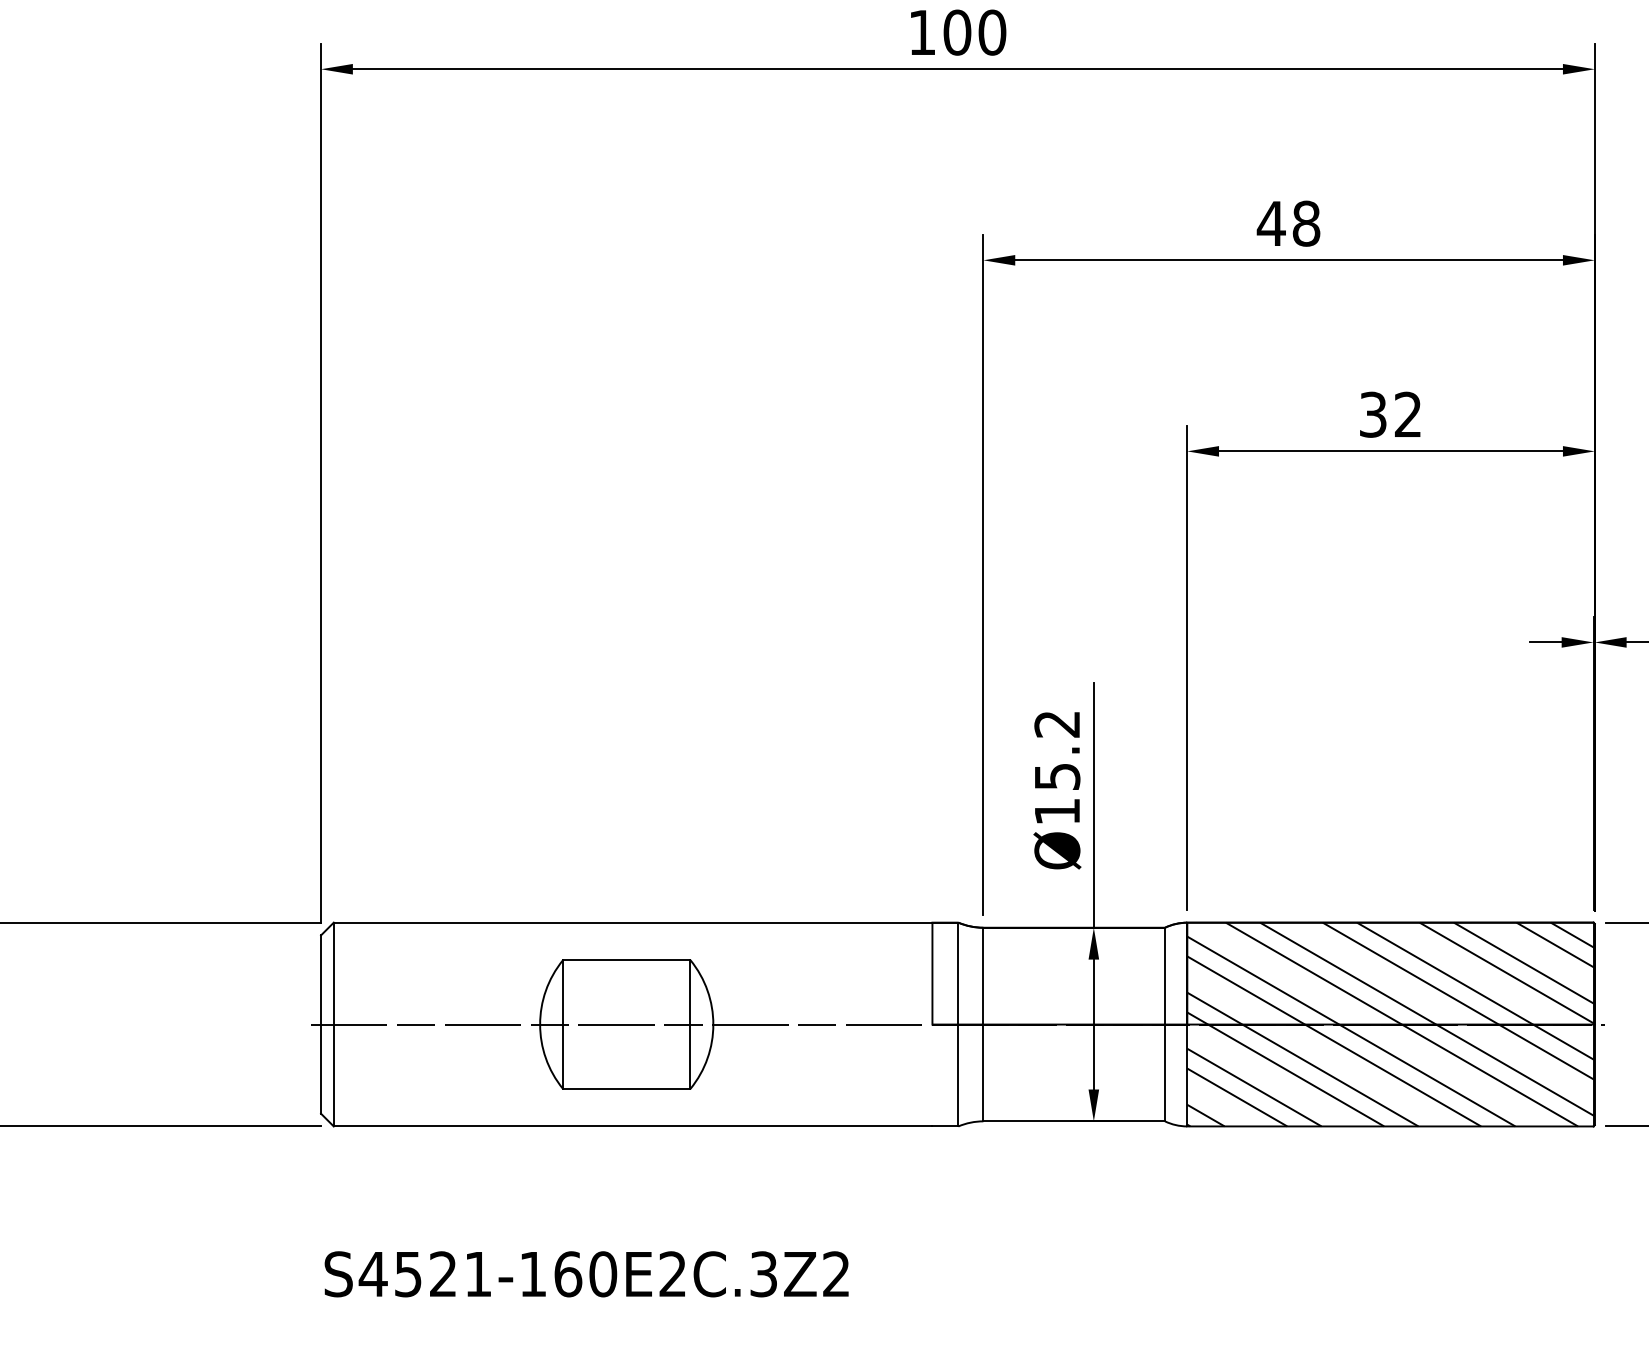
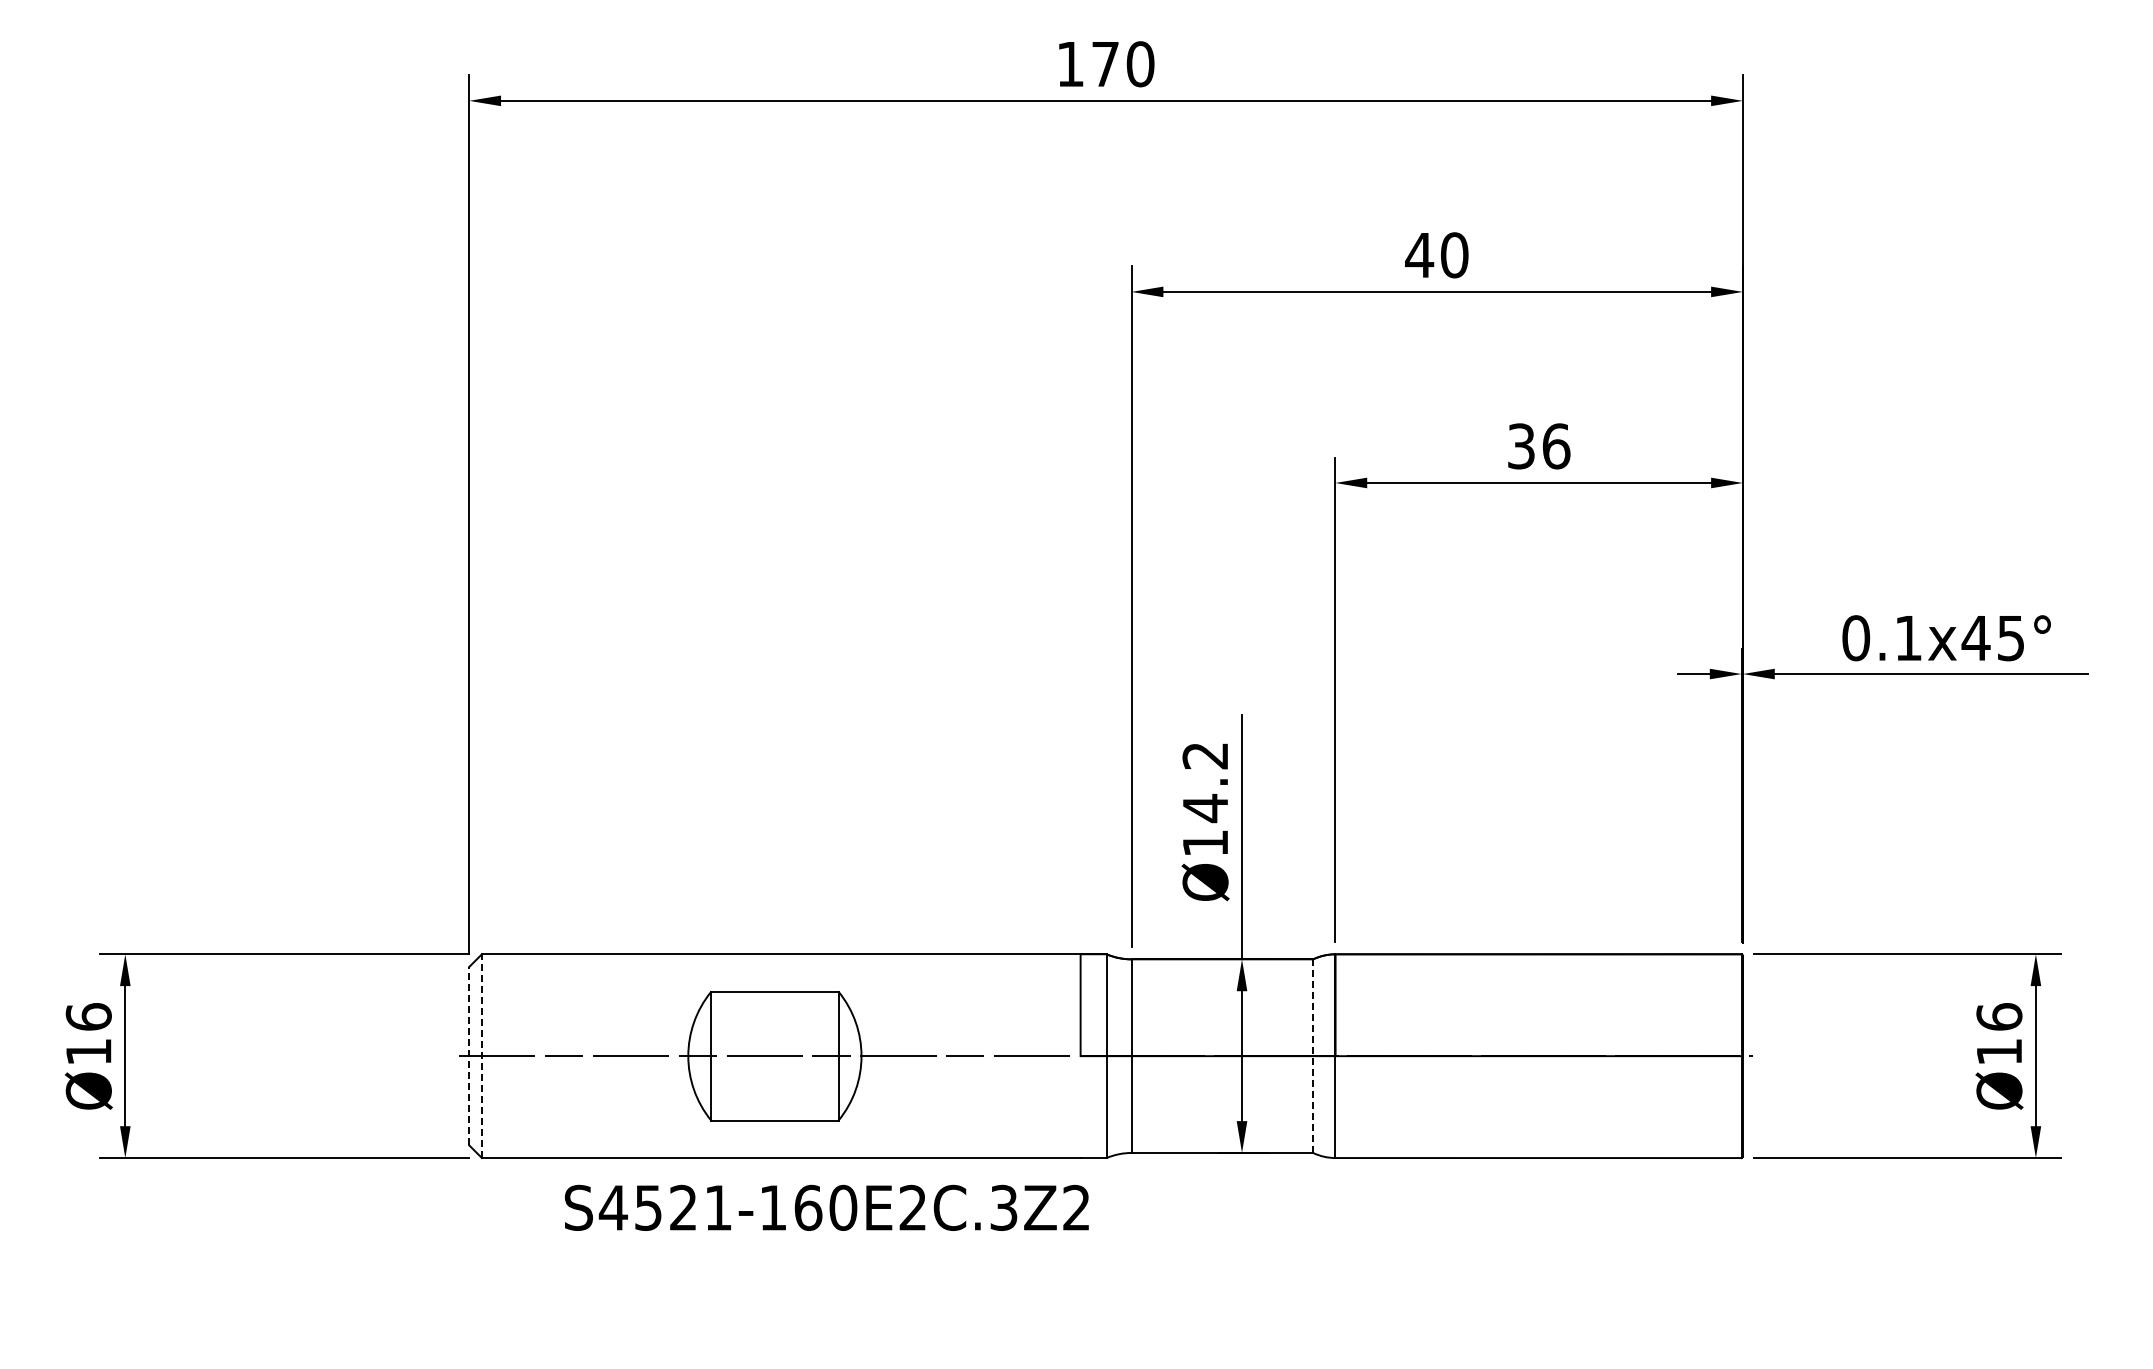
text: (957, 32) -> (1105, 64), 100 -> 170
text: (1306, 223) -> (1454, 255), 48 -> 40
text: (1408, 414) -> (1556, 446), 32 -> 36
text: (1057, 776) -> (1205, 808), Ø15.2 -> Ø14.2
line: (321, 1023) -> (469, 1055), solid -> dashed
line: (333, 1024) -> (481, 1056), solid -> dashed
line: (1165, 1024) -> (1313, 1056), solid -> dashed
hatch: (1390, 1024) -> (1538, 1056), removed
text: (586, 1273) -> (826, 1207), moved

